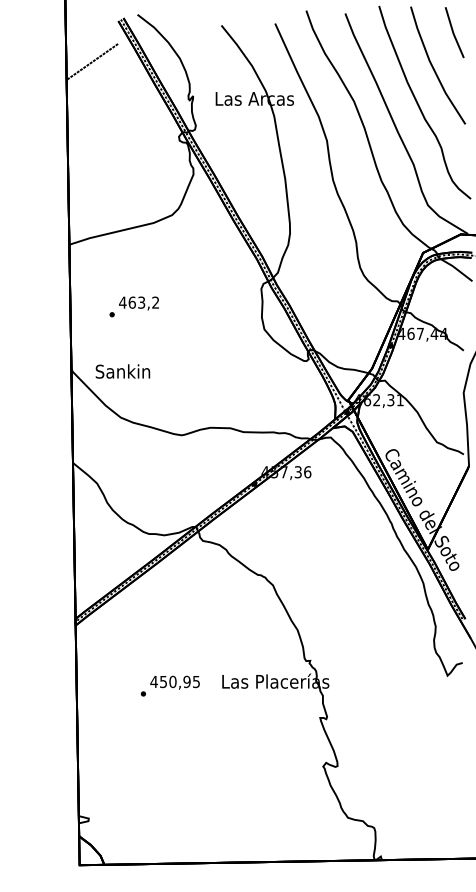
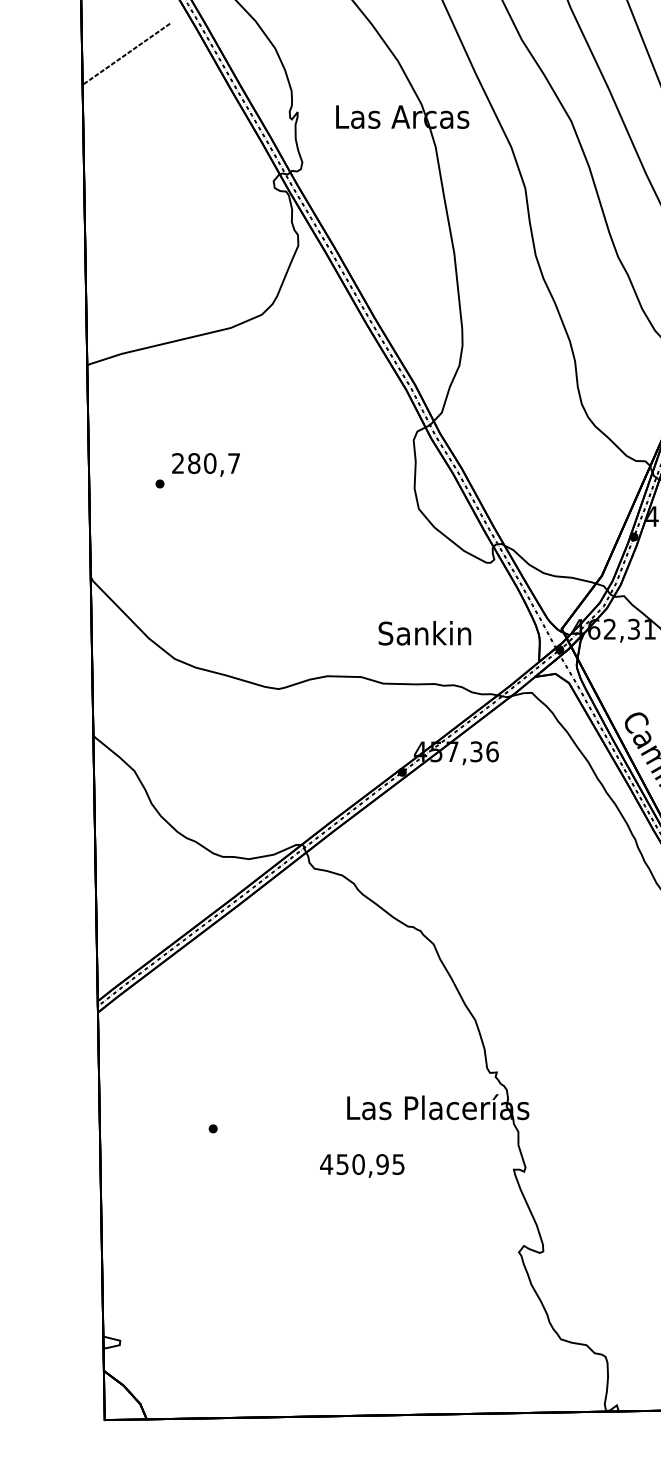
text: (139, 302) -> (206, 463), 463,2 -> 280,7
text: (122, 371) -> (424, 633), moved
text: (174, 682) -> (361, 1165), moved

